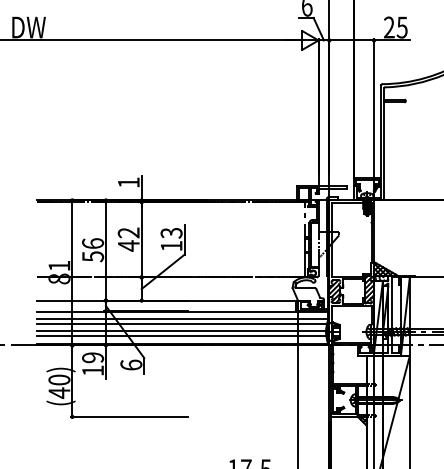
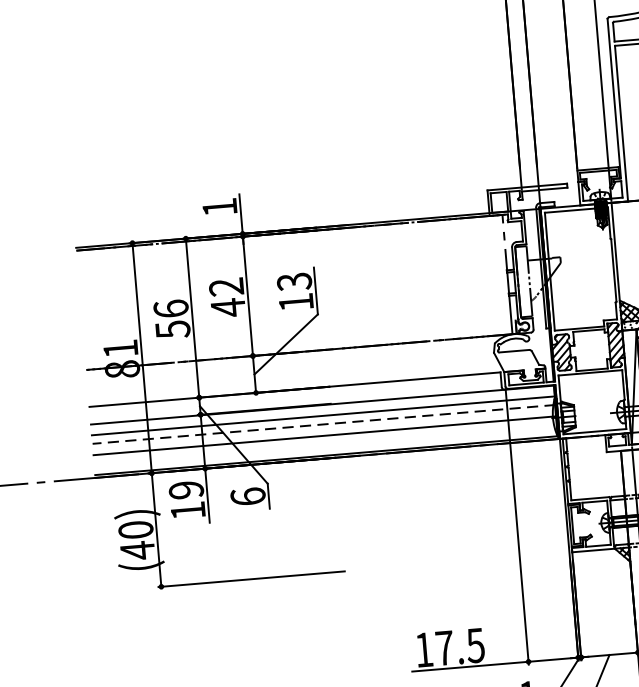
line: (182, 323) -> (323, 423), solid -> dashed
line: (182, 336) -> (325, 444), removed

